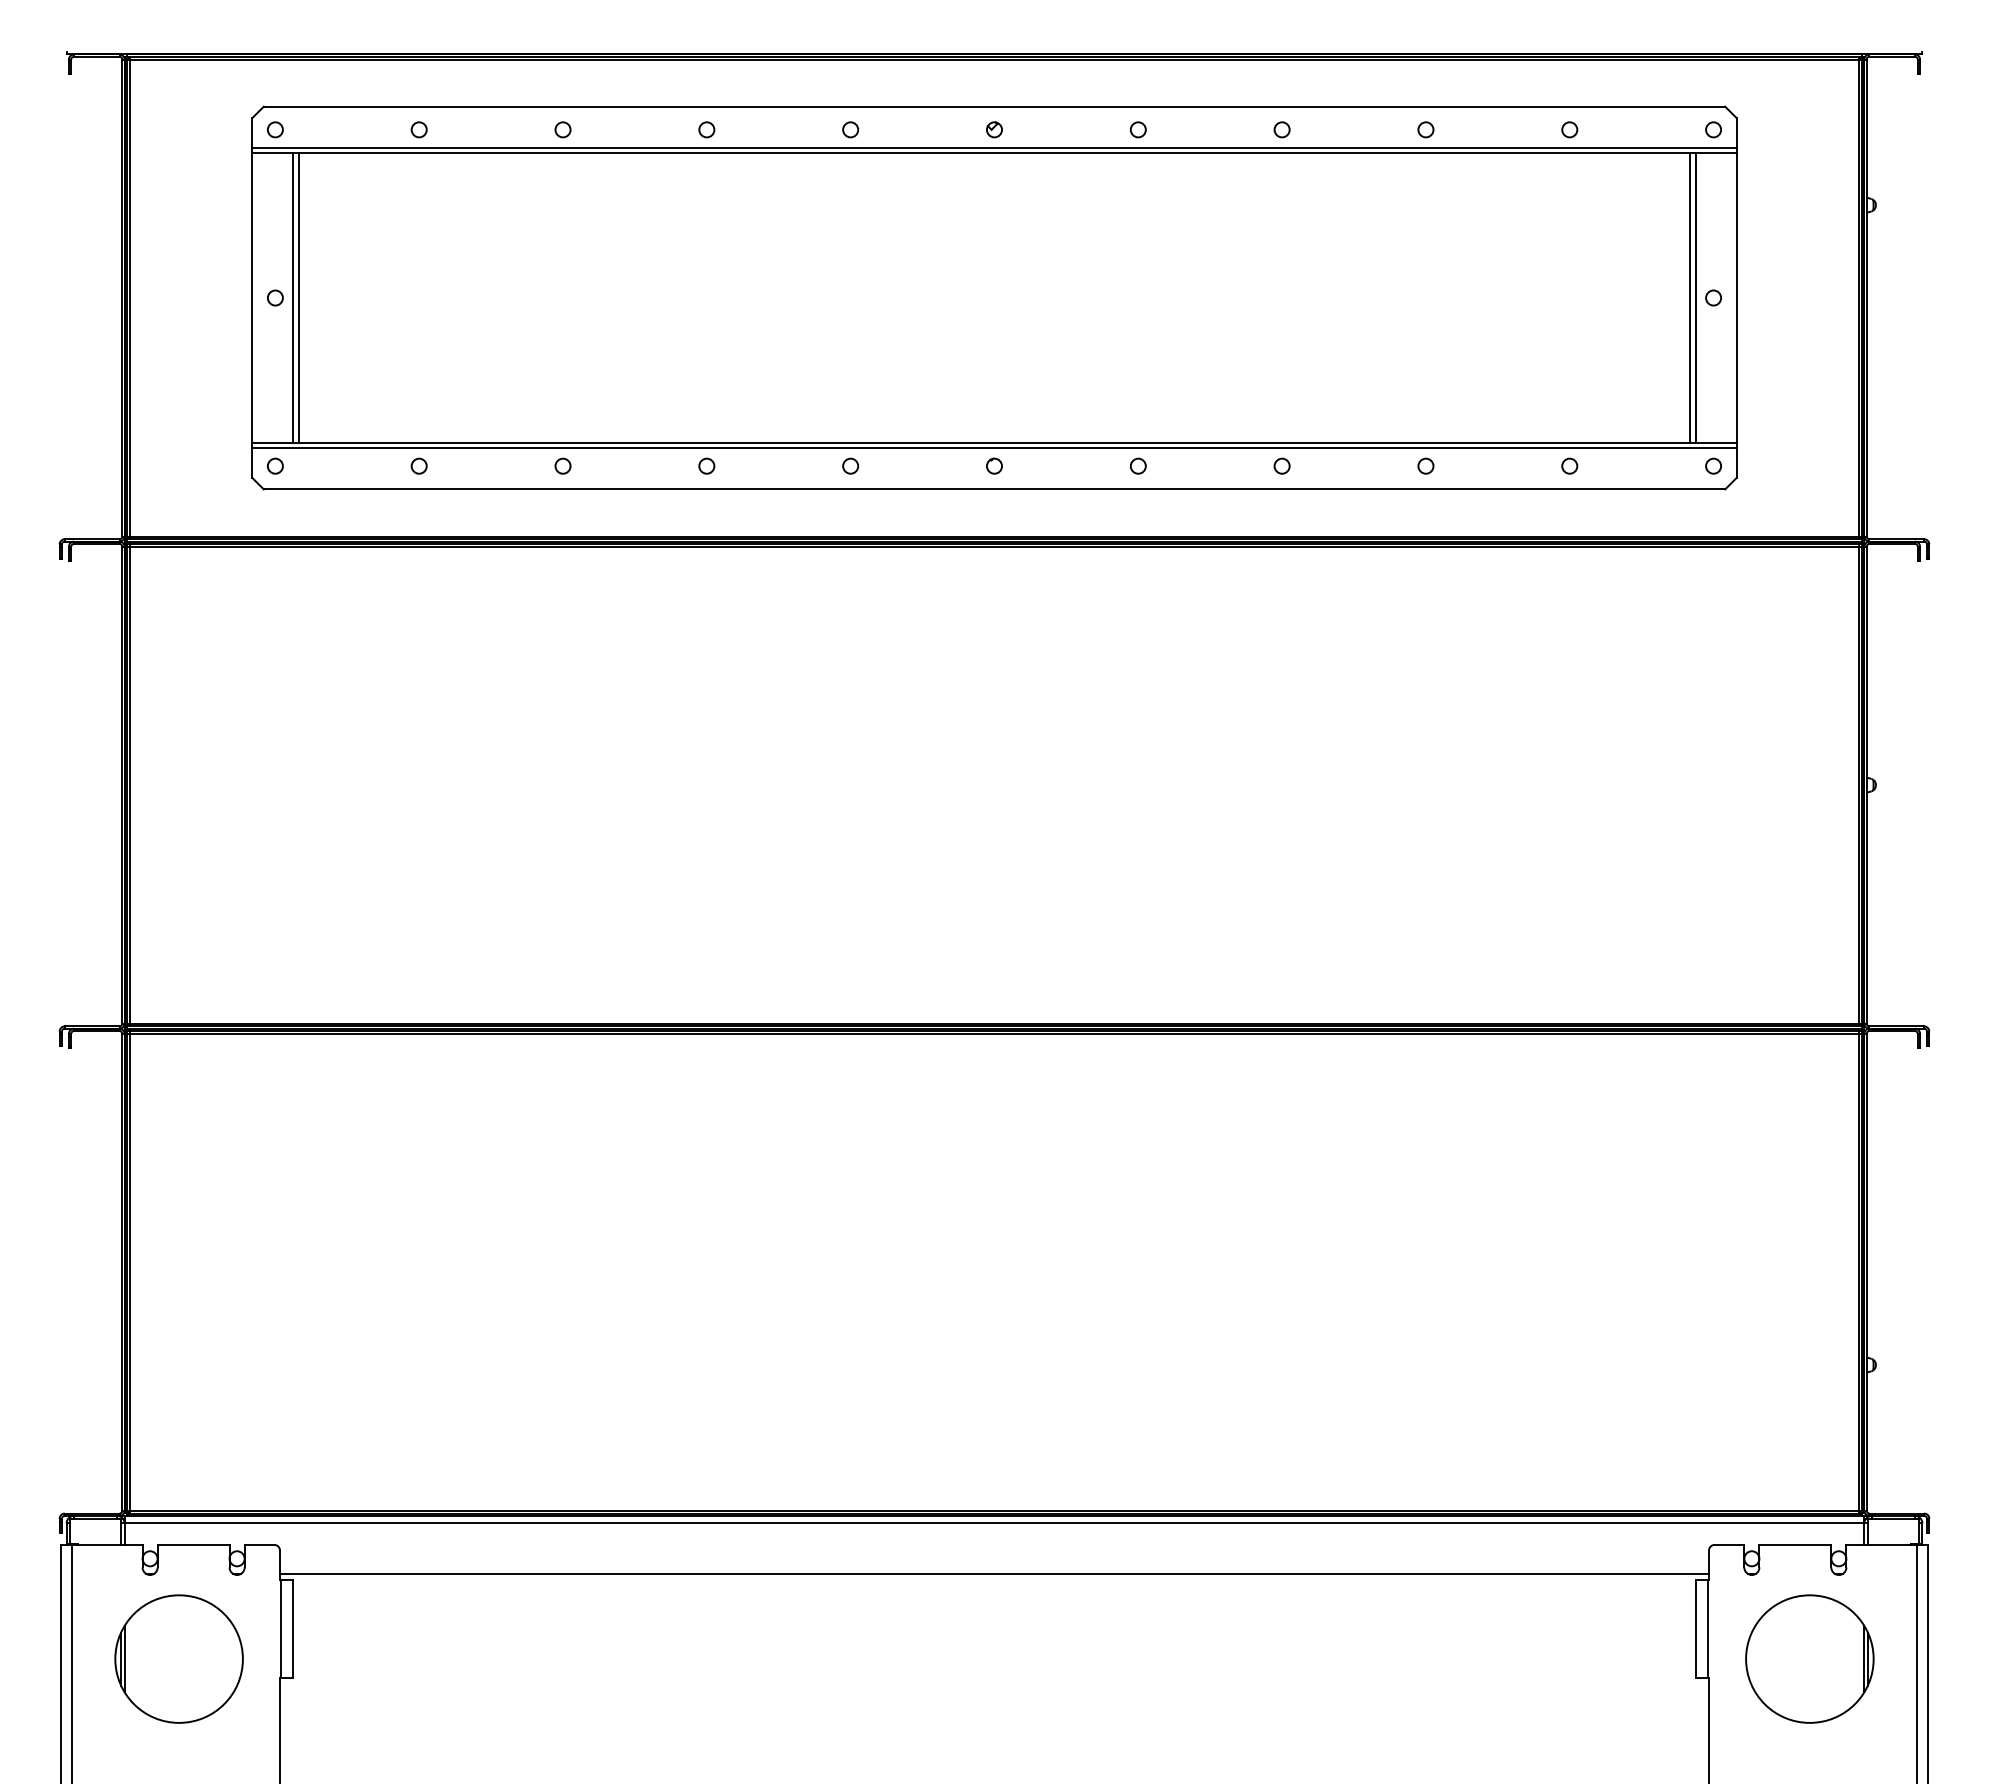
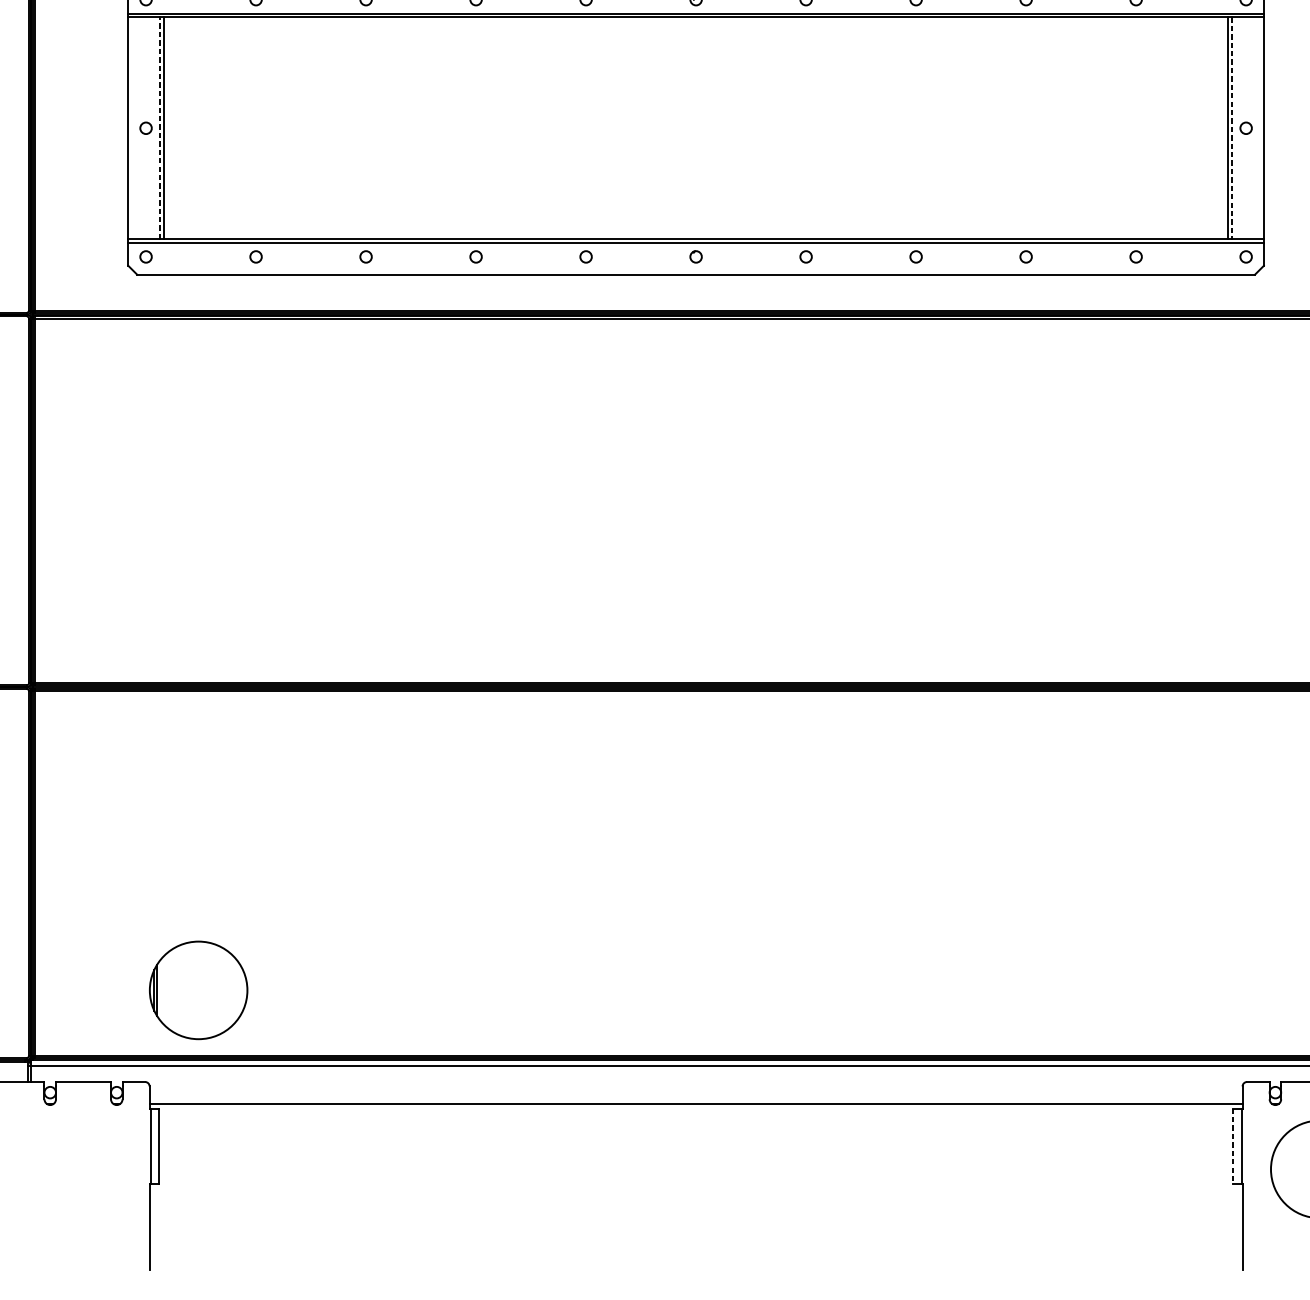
line: (293, 298) -> (159, 128), solid -> dashed
line: (1695, 298) -> (1232, 128), solid -> dashed
line: (1696, 1629) -> (1233, 1146), solid -> dashed
part: (178, 1658) -> (198, 989), moved

